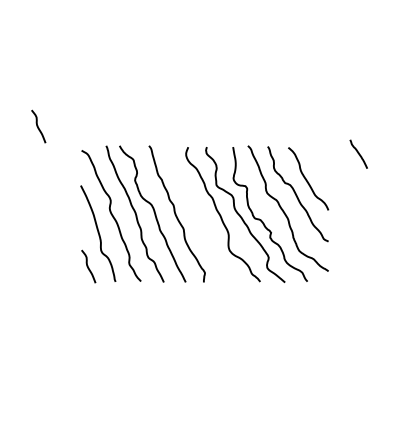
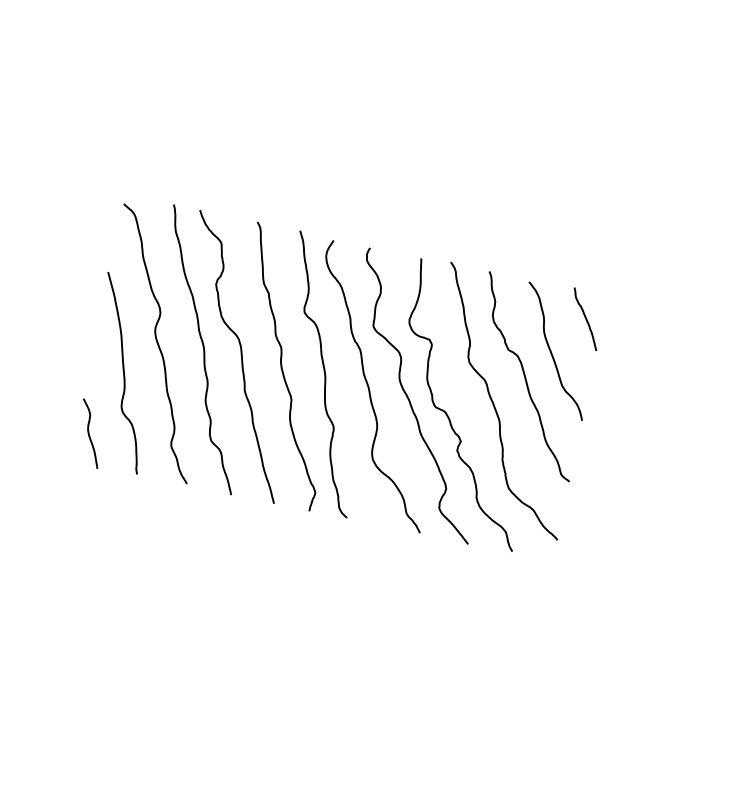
curve: (38, 126) -> (49, 139), removed
curve: (358, 153) -> (585, 317), moved
curve: (196, 213) -> (322, 373), added

